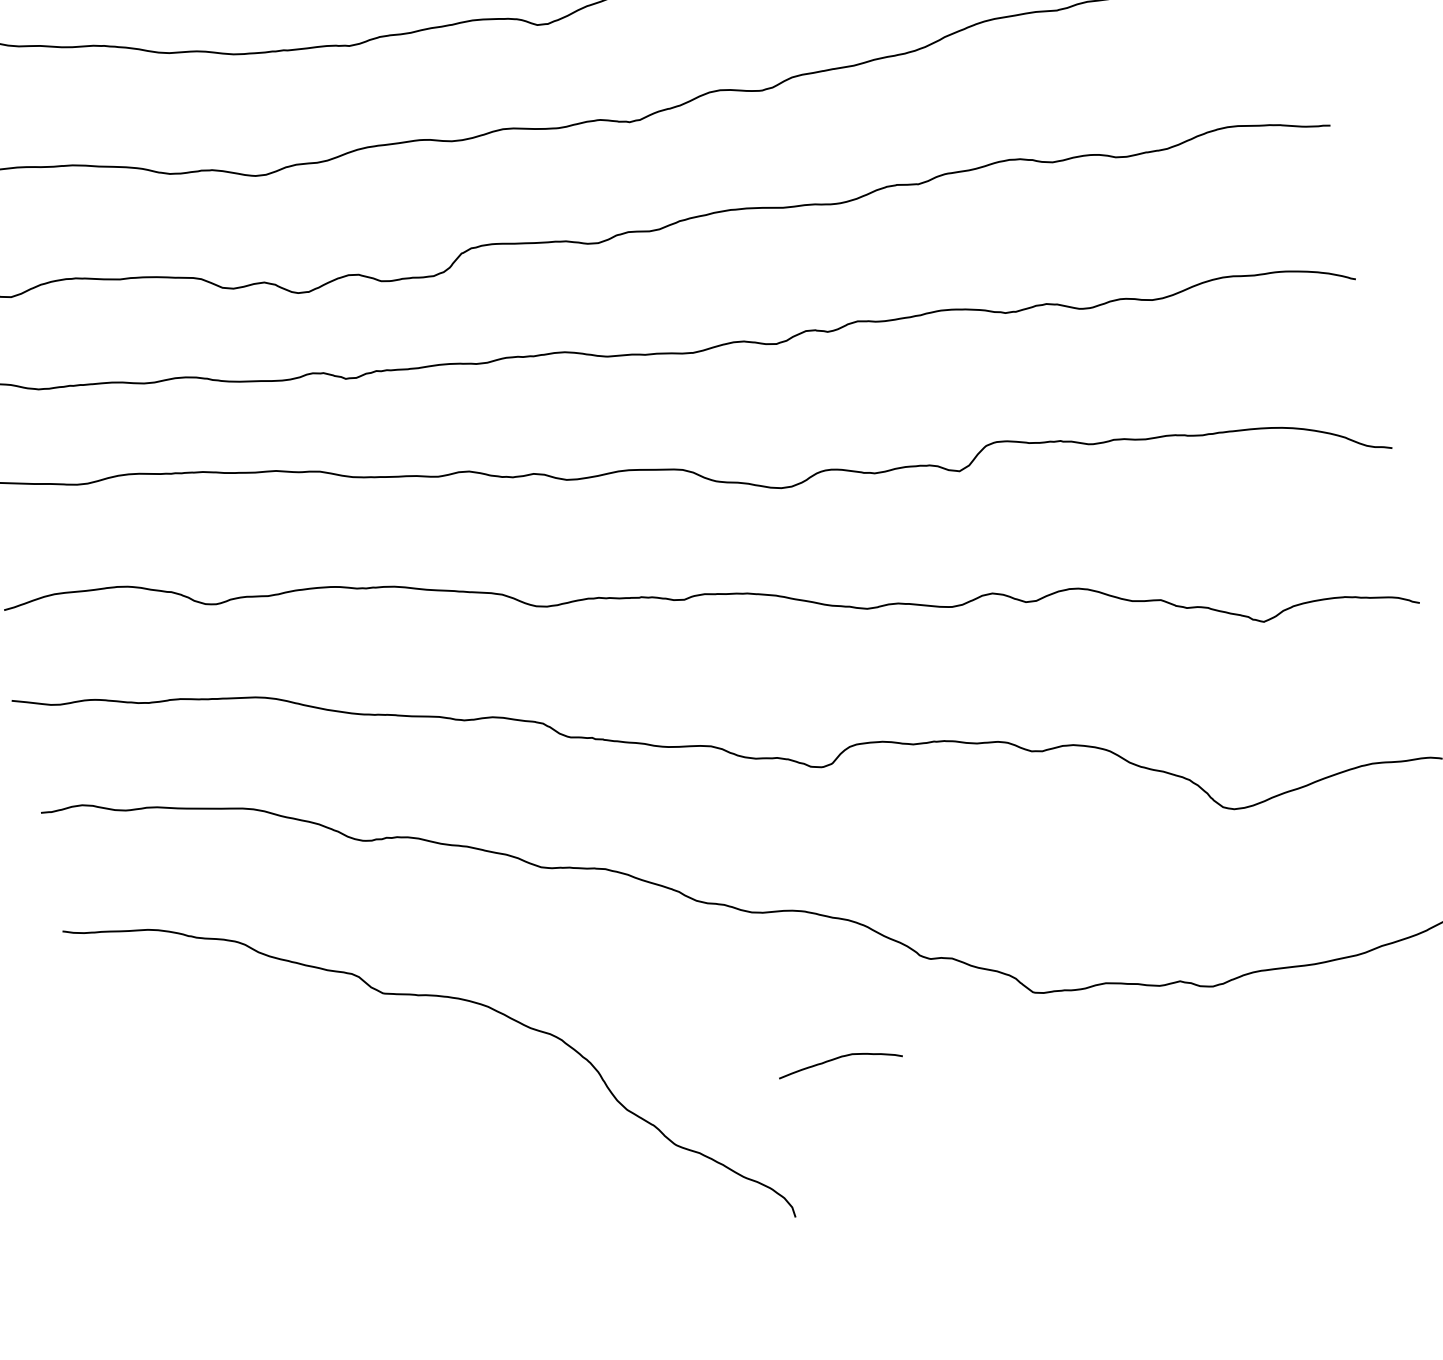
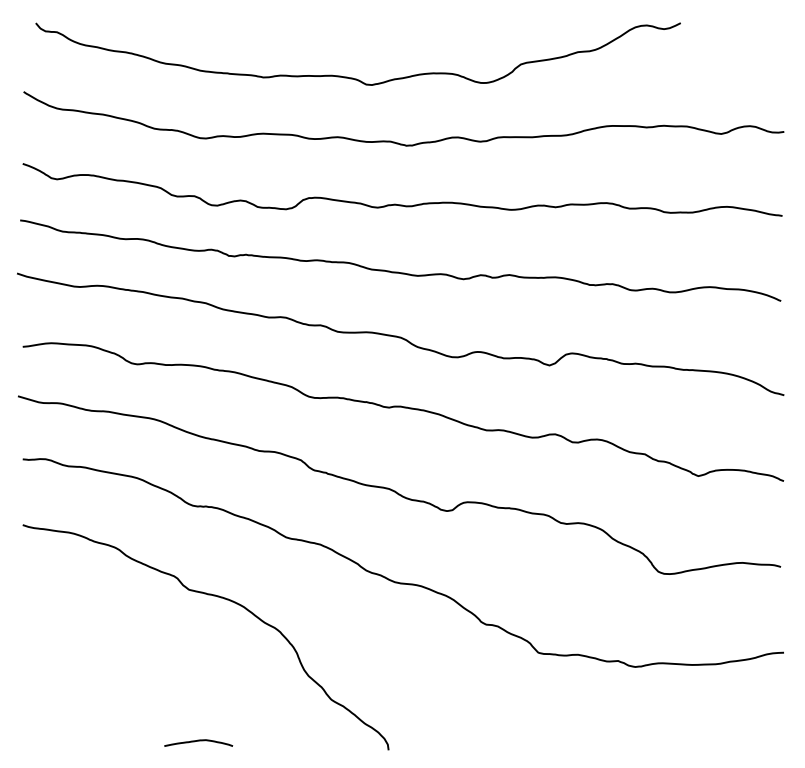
curve: (839, 1059) -> (198, 741), moved

